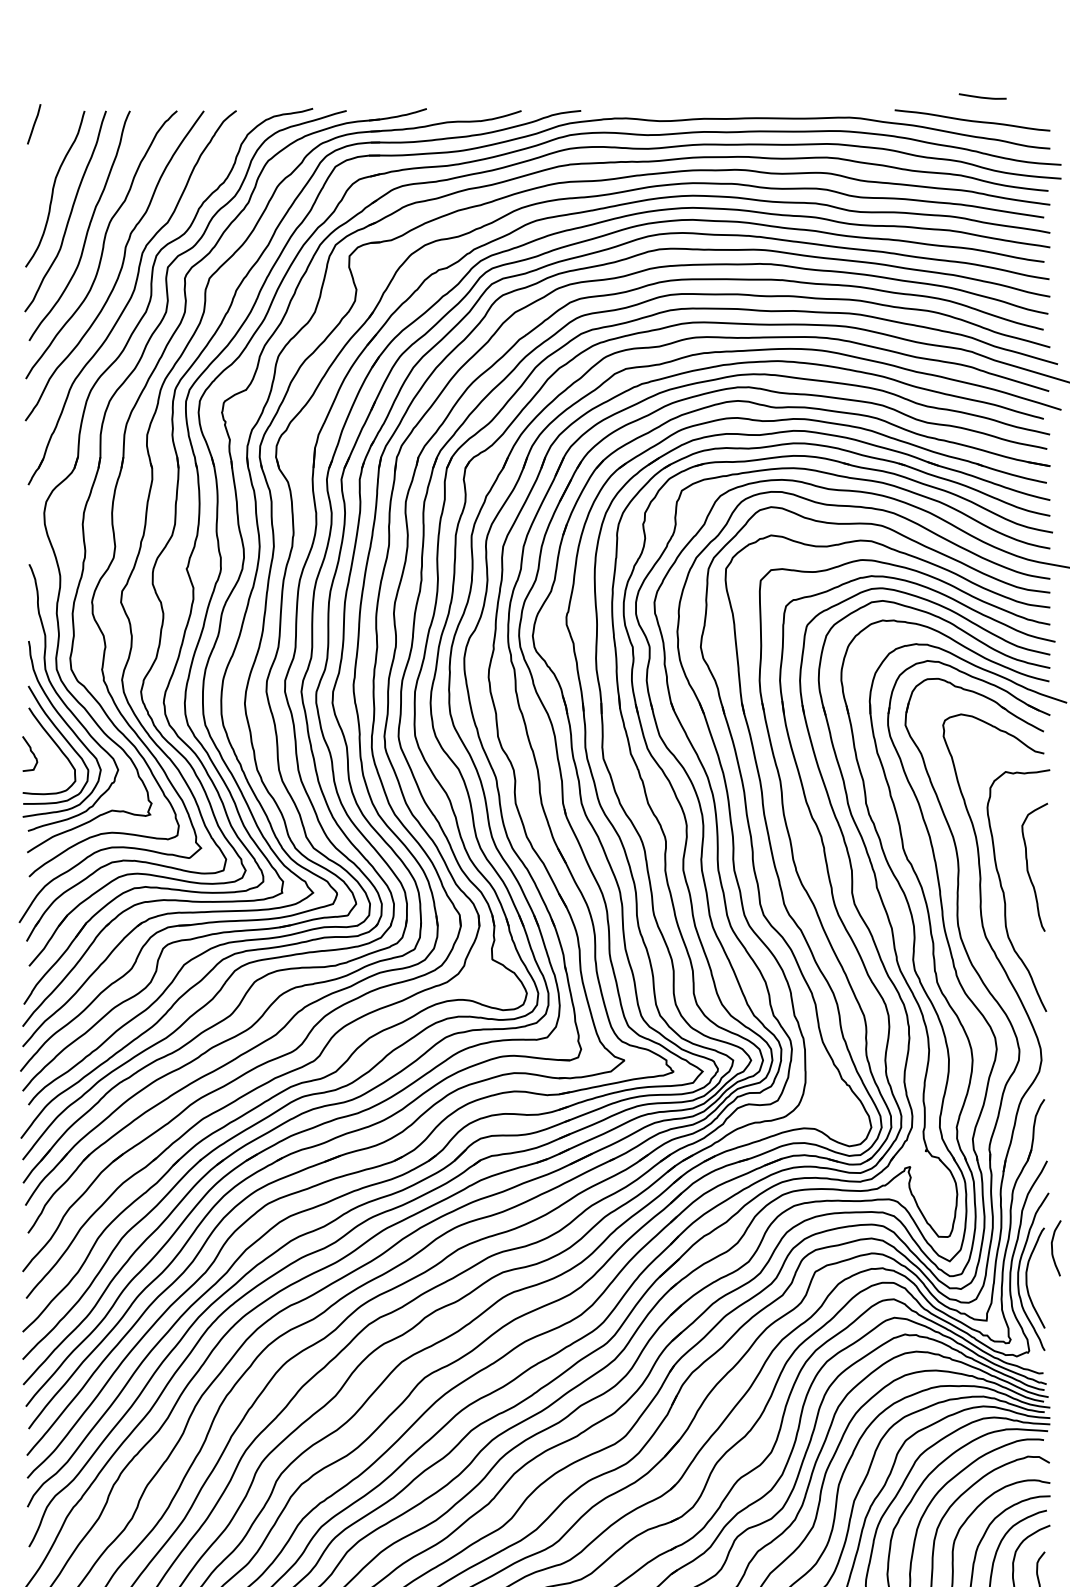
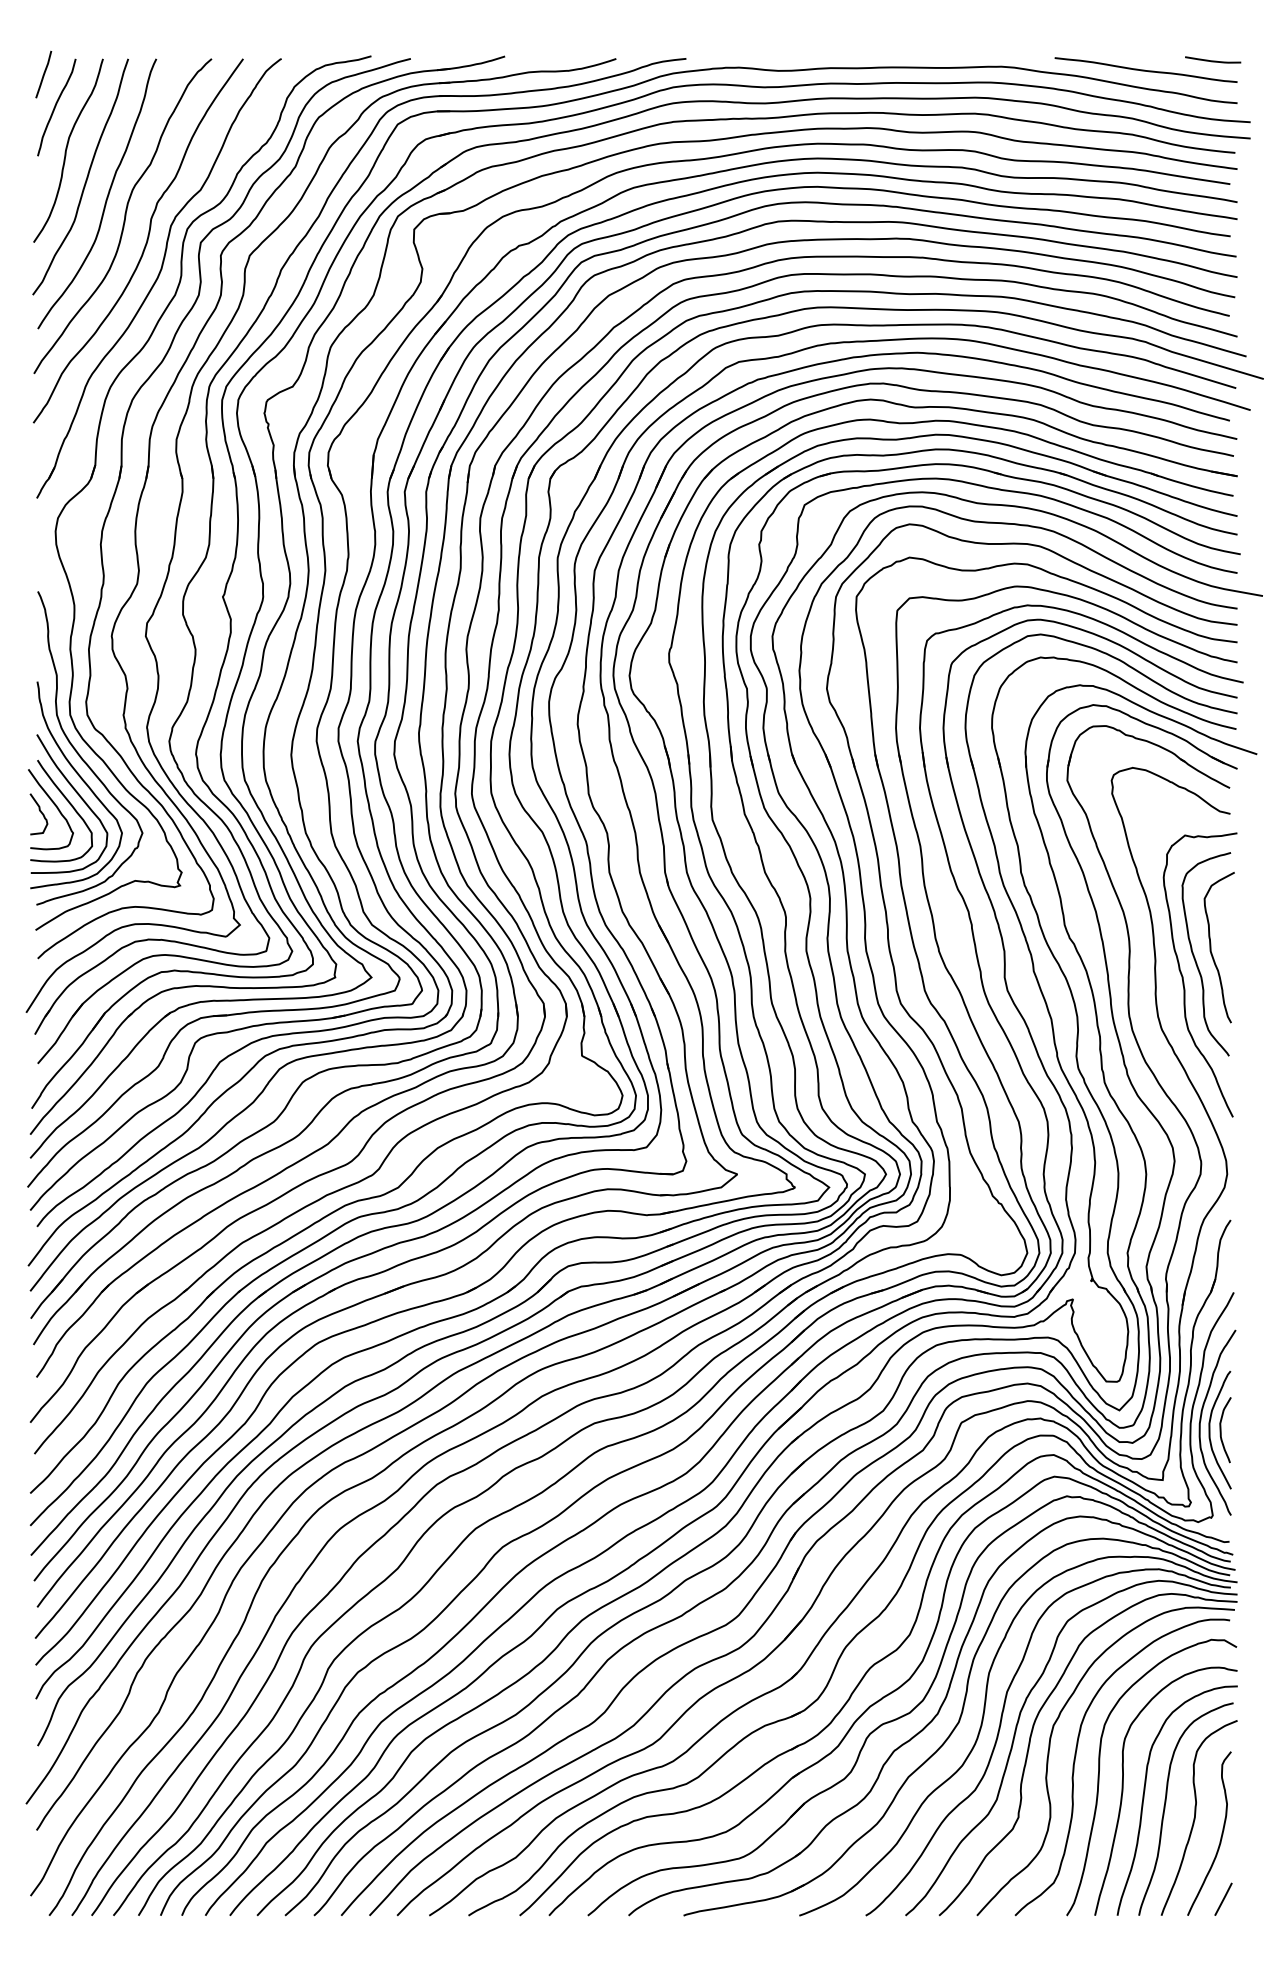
curve: (983, 96) -> (1213, 60), moved
curve: (45, 151) -> (56, 106), added
curve: (43, 746) -> (54, 805), added
curve: (1014, 875) -> (1195, 957), added
curve: (1052, 1248) -> (1221, 1430), moved

